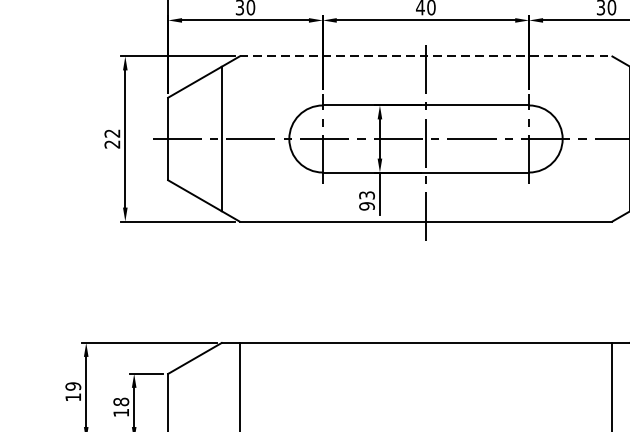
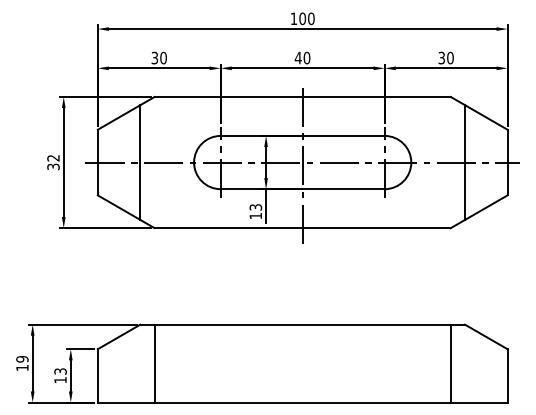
line: (427, 55) -> (303, 96), dashed -> solid
text: (112, 143) -> (53, 166), 22 -> 32
text: (366, 205) -> (255, 215), 93 -> 13
text: (121, 401) -> (60, 371), 18 -> 13

